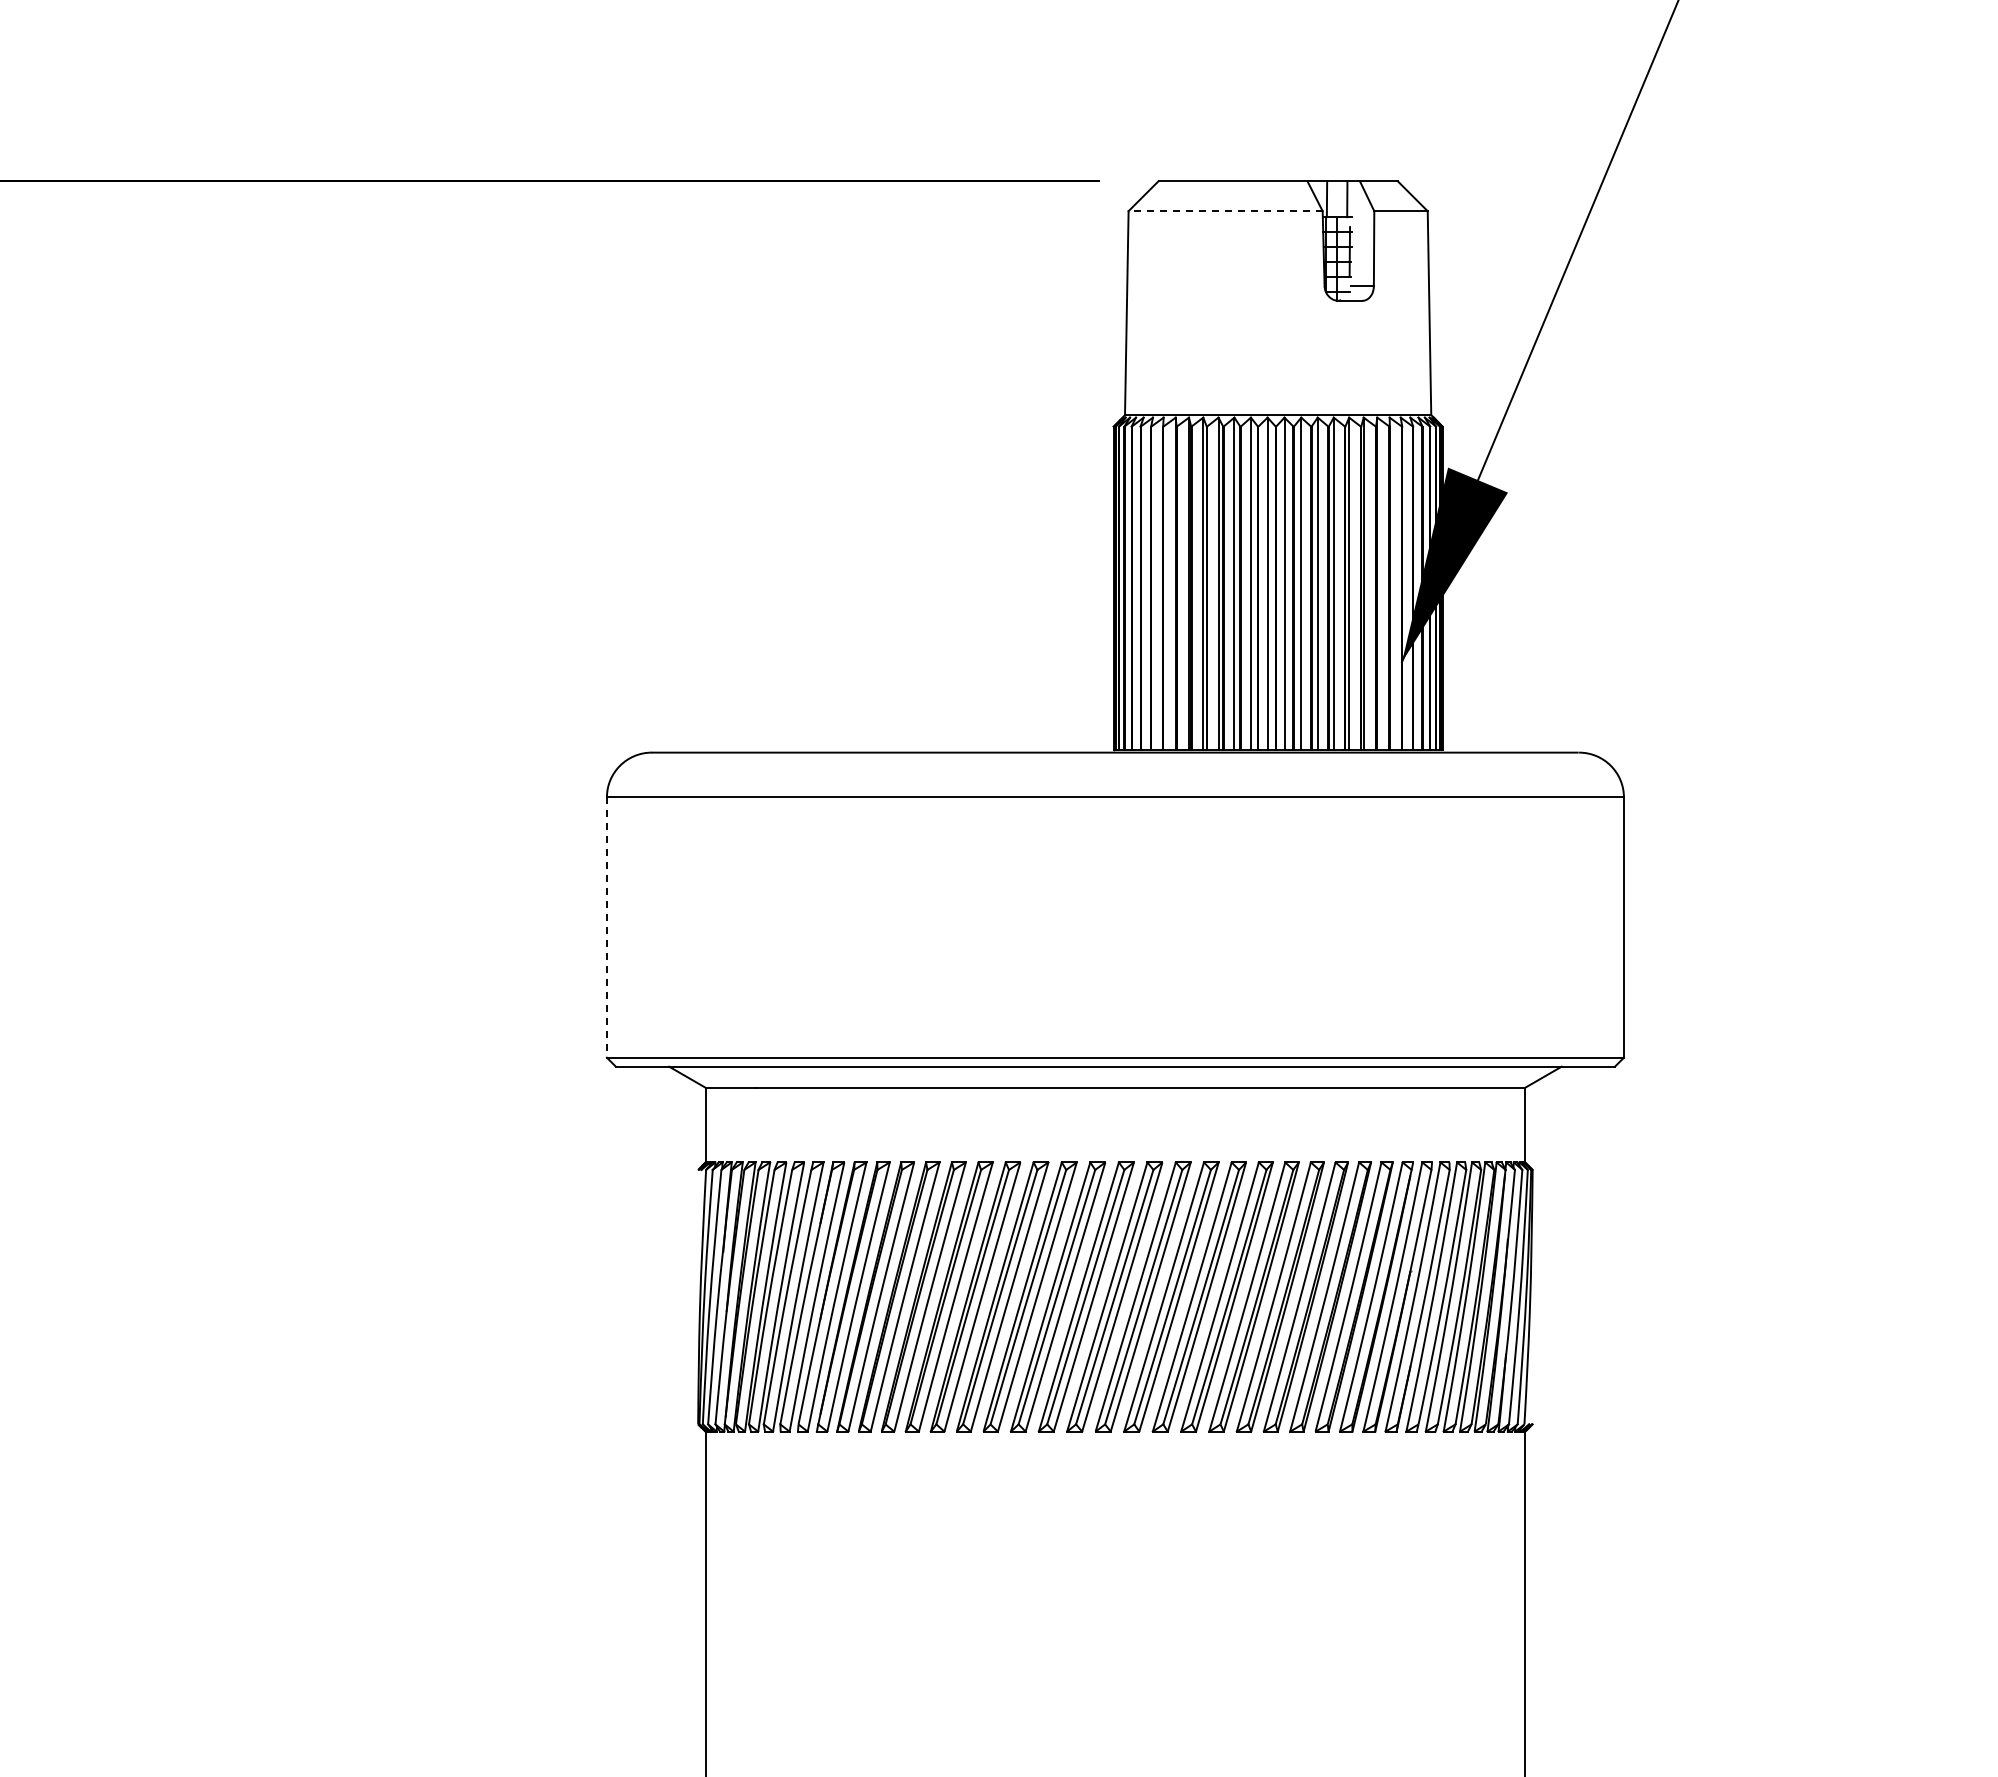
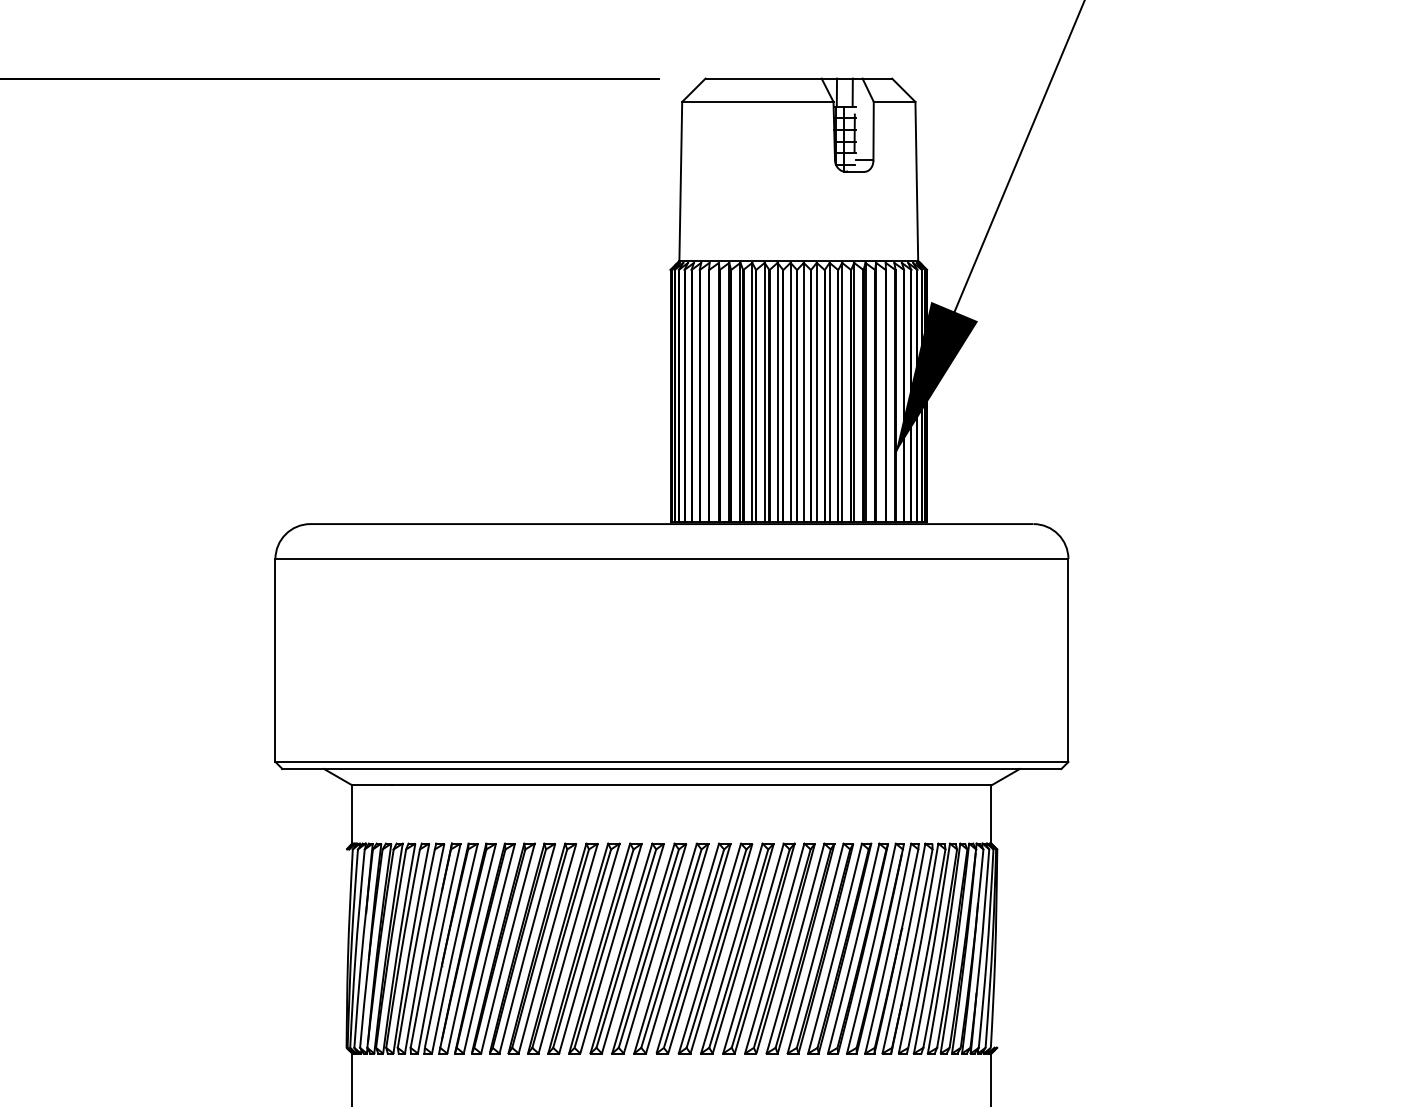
line: (1225, 211) -> (757, 102), dashed -> solid
line: (606, 928) -> (275, 661), dashed -> solid

